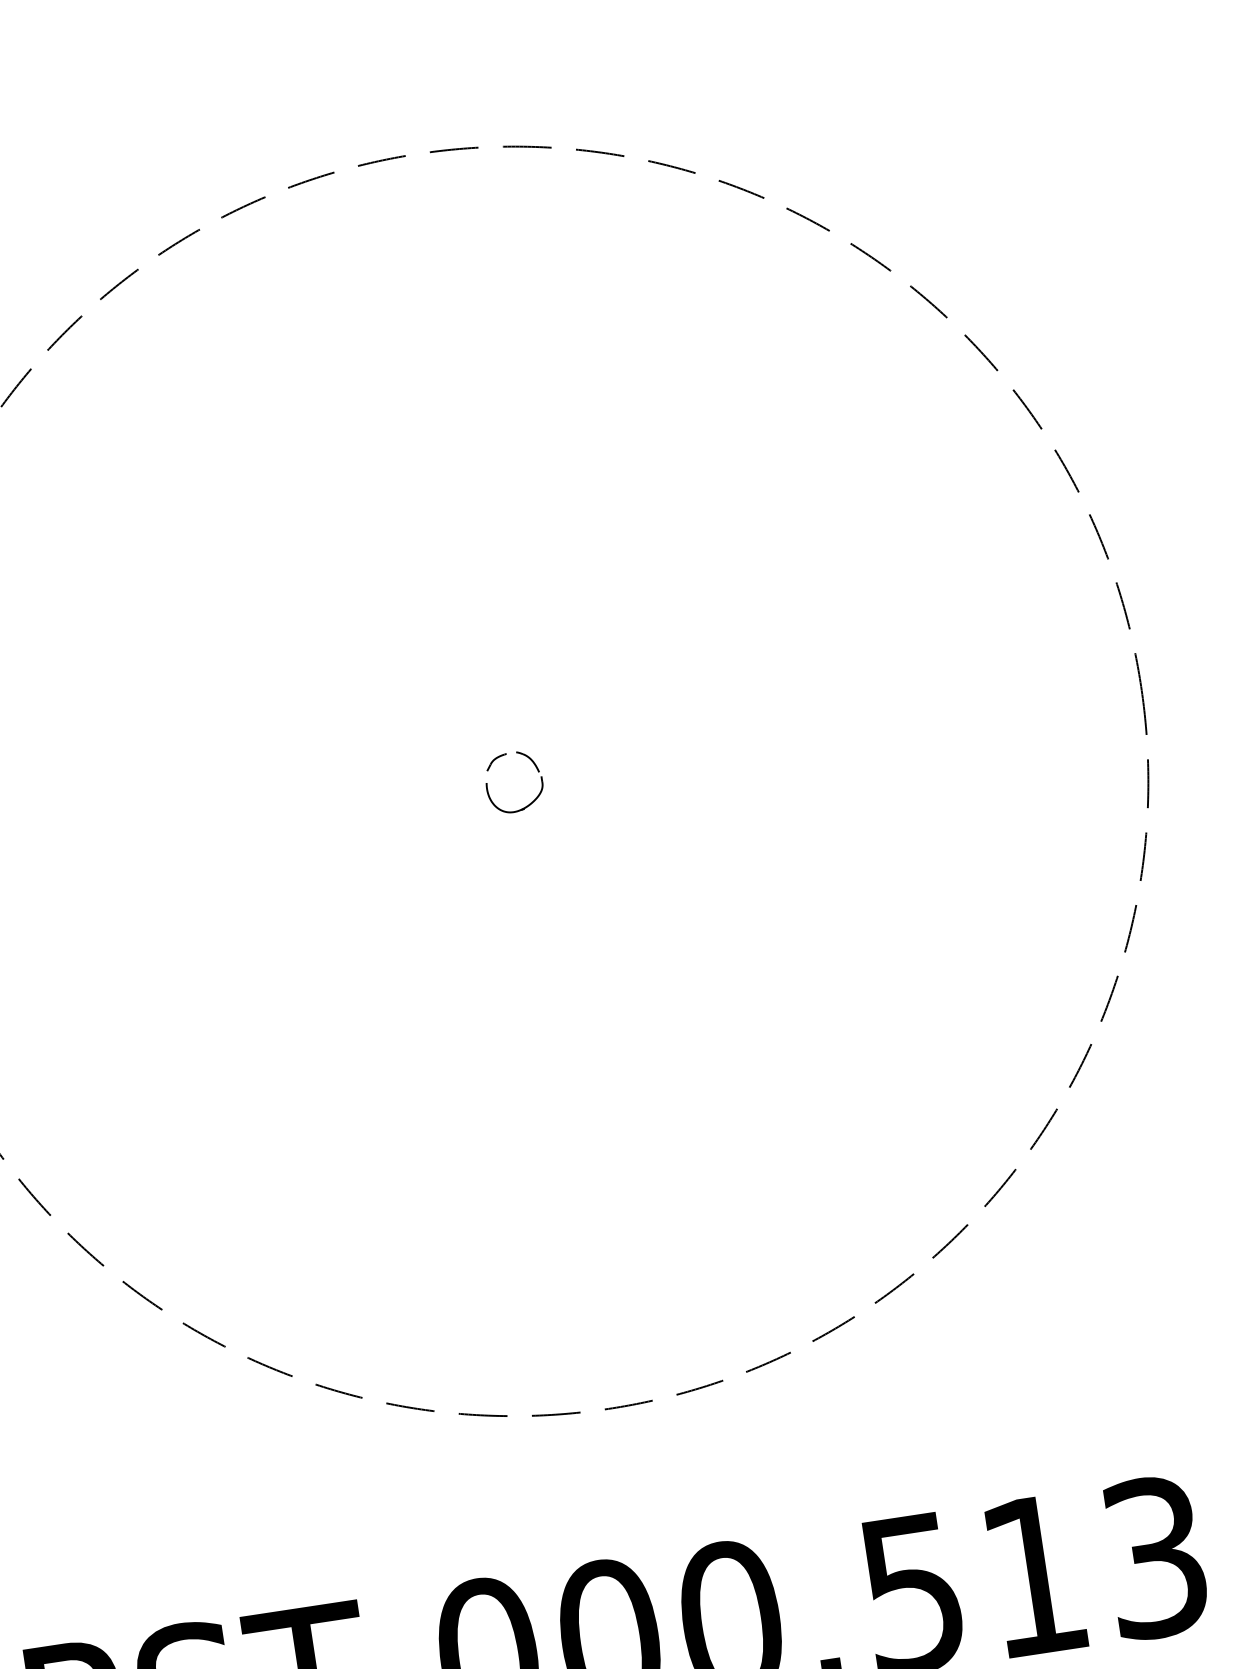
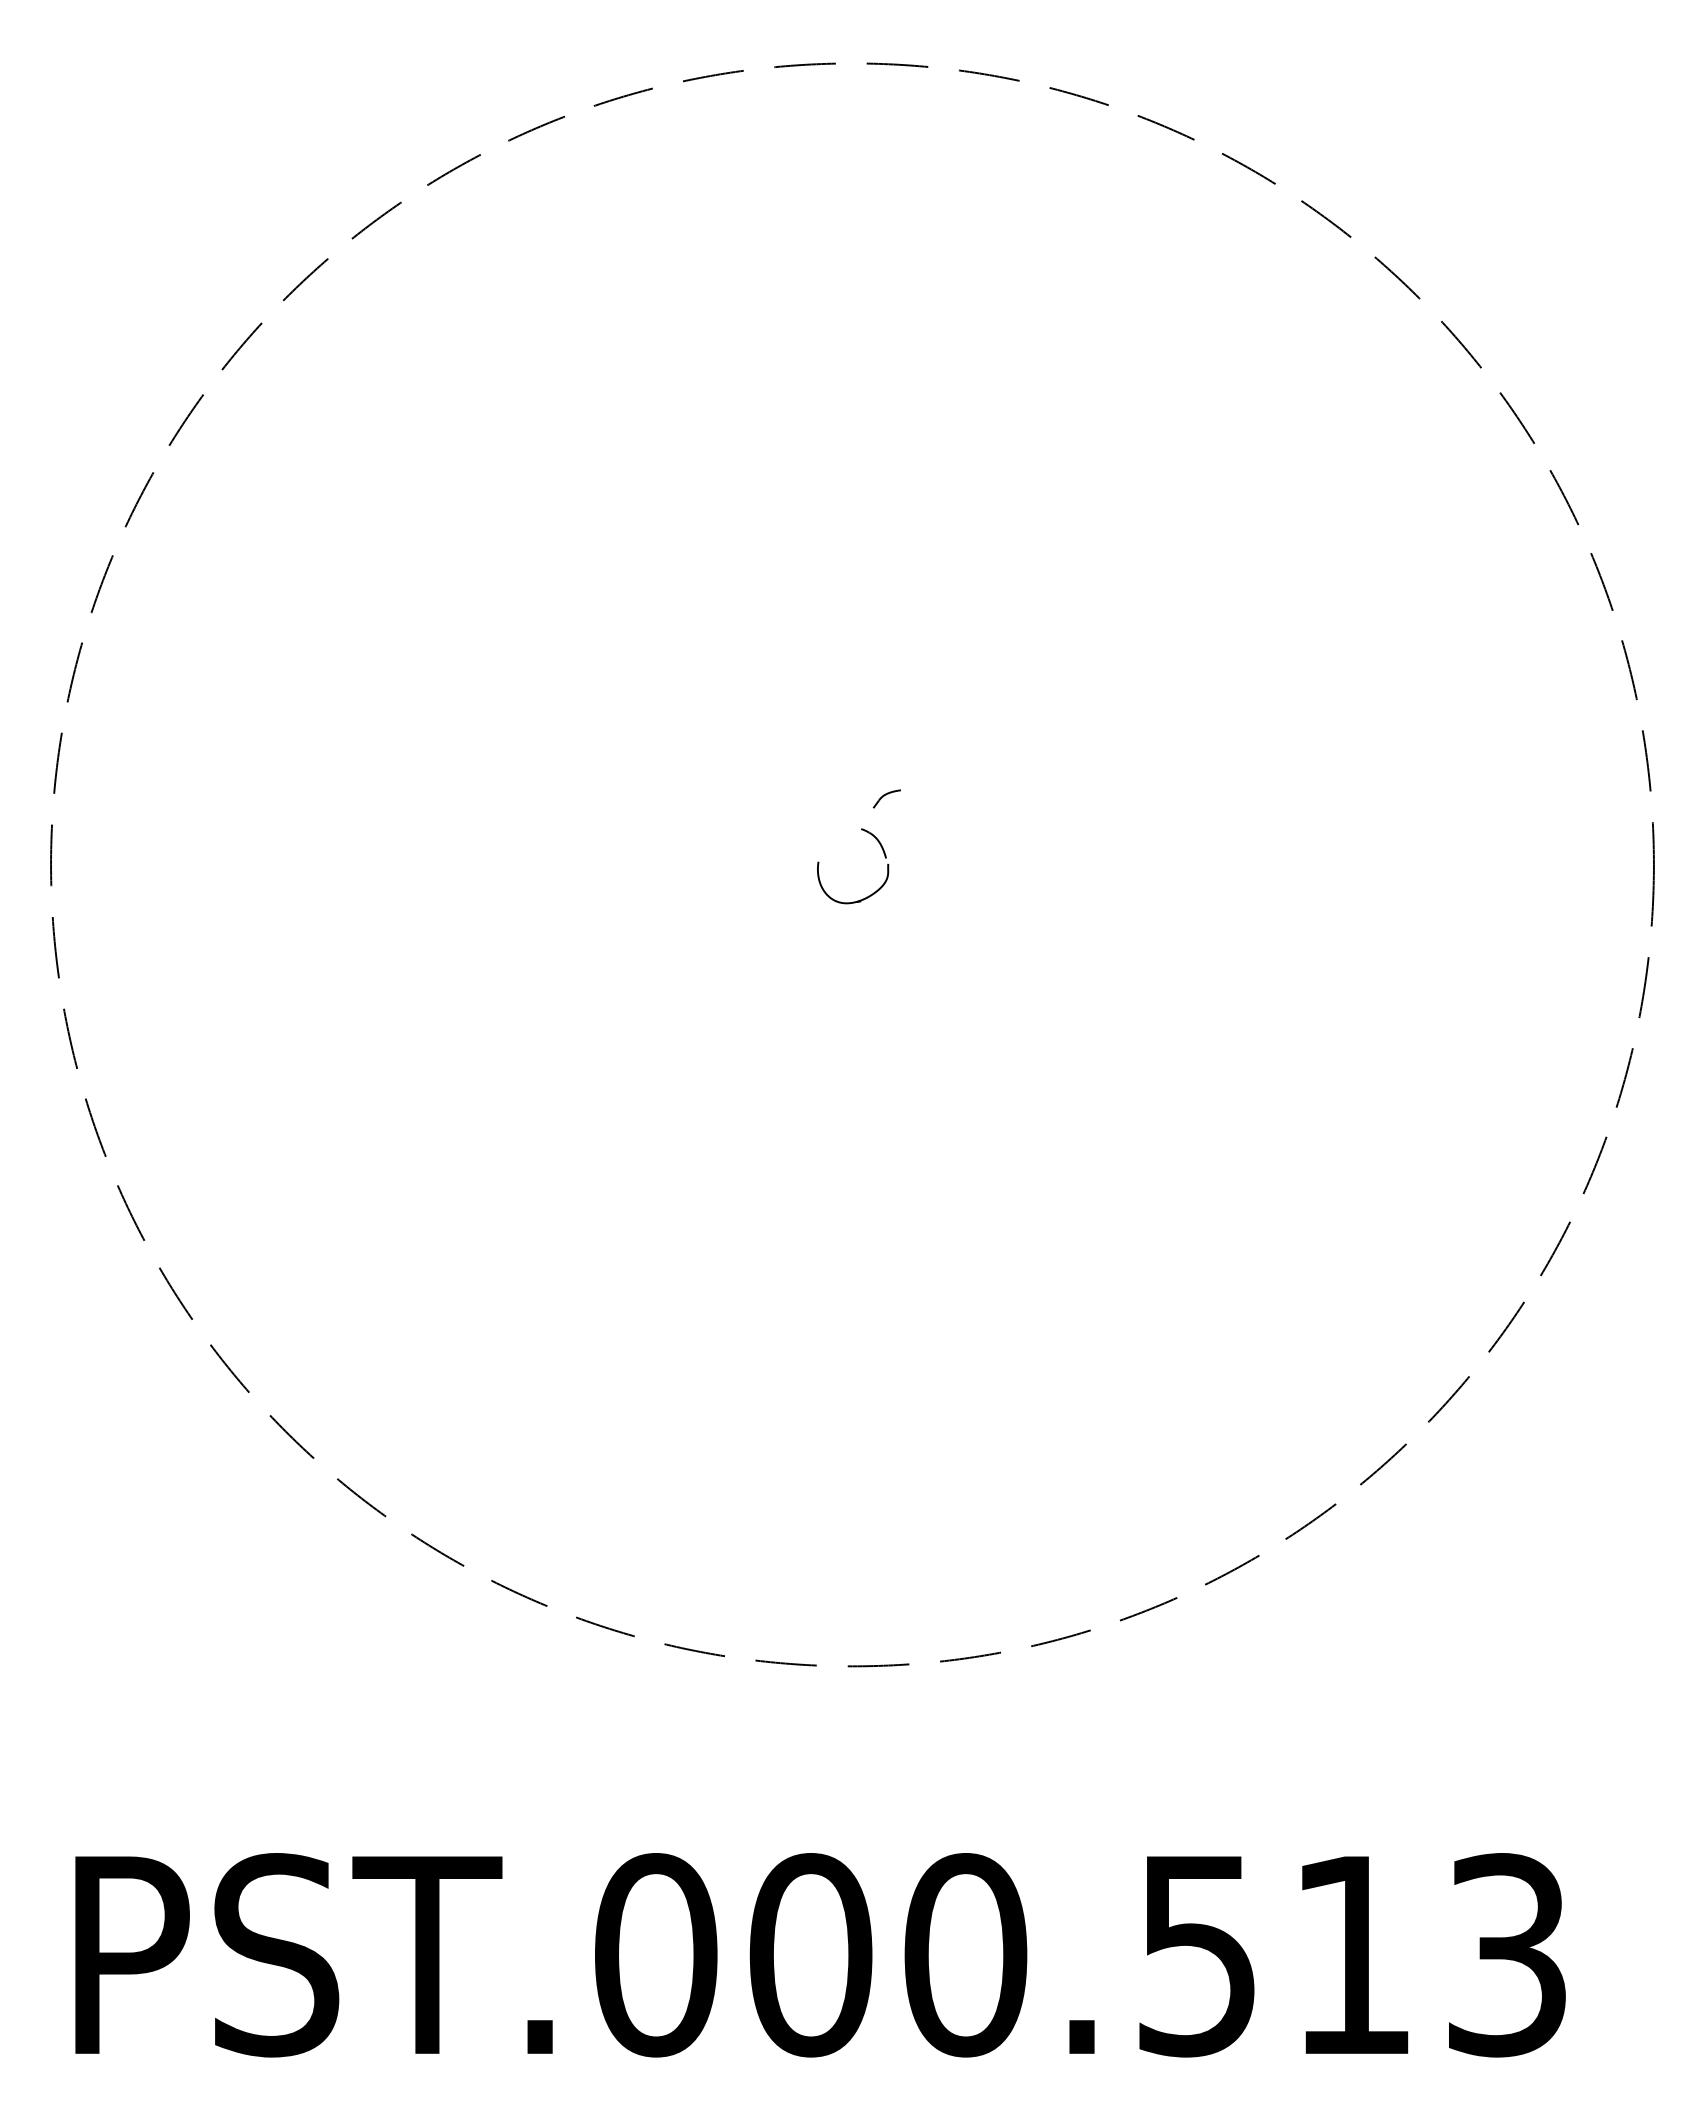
part: (496, 762) -> (886, 798), moved

